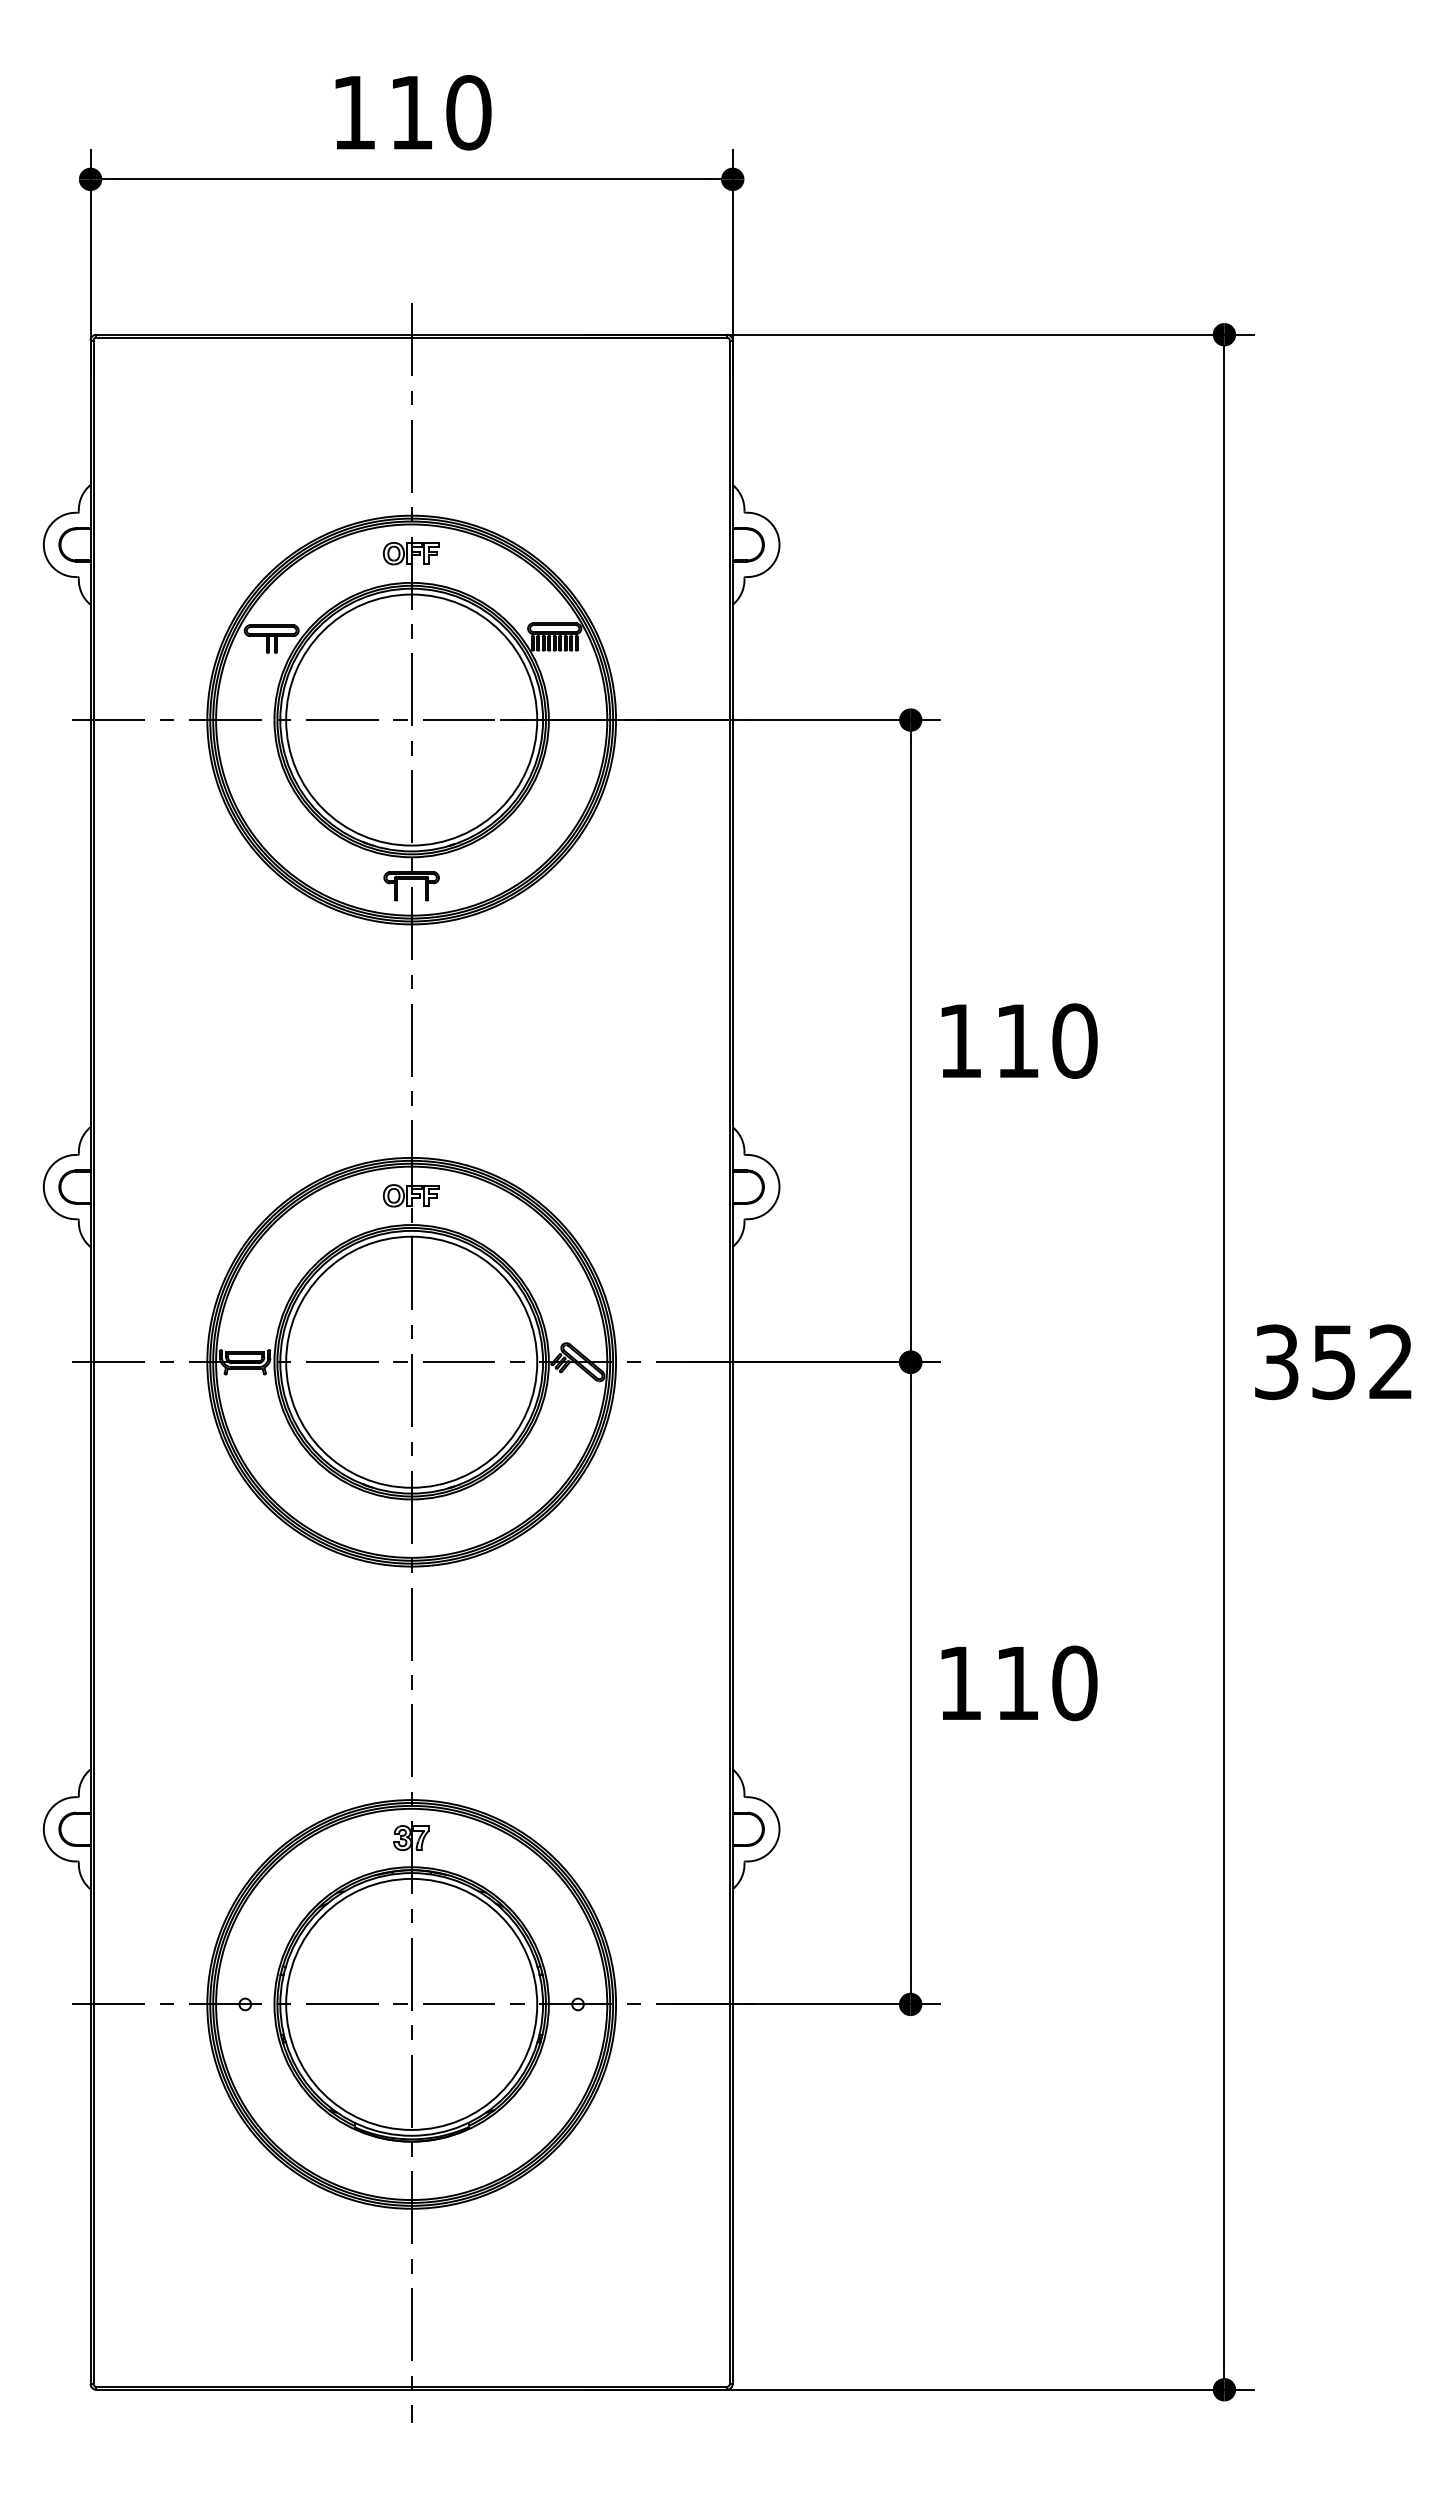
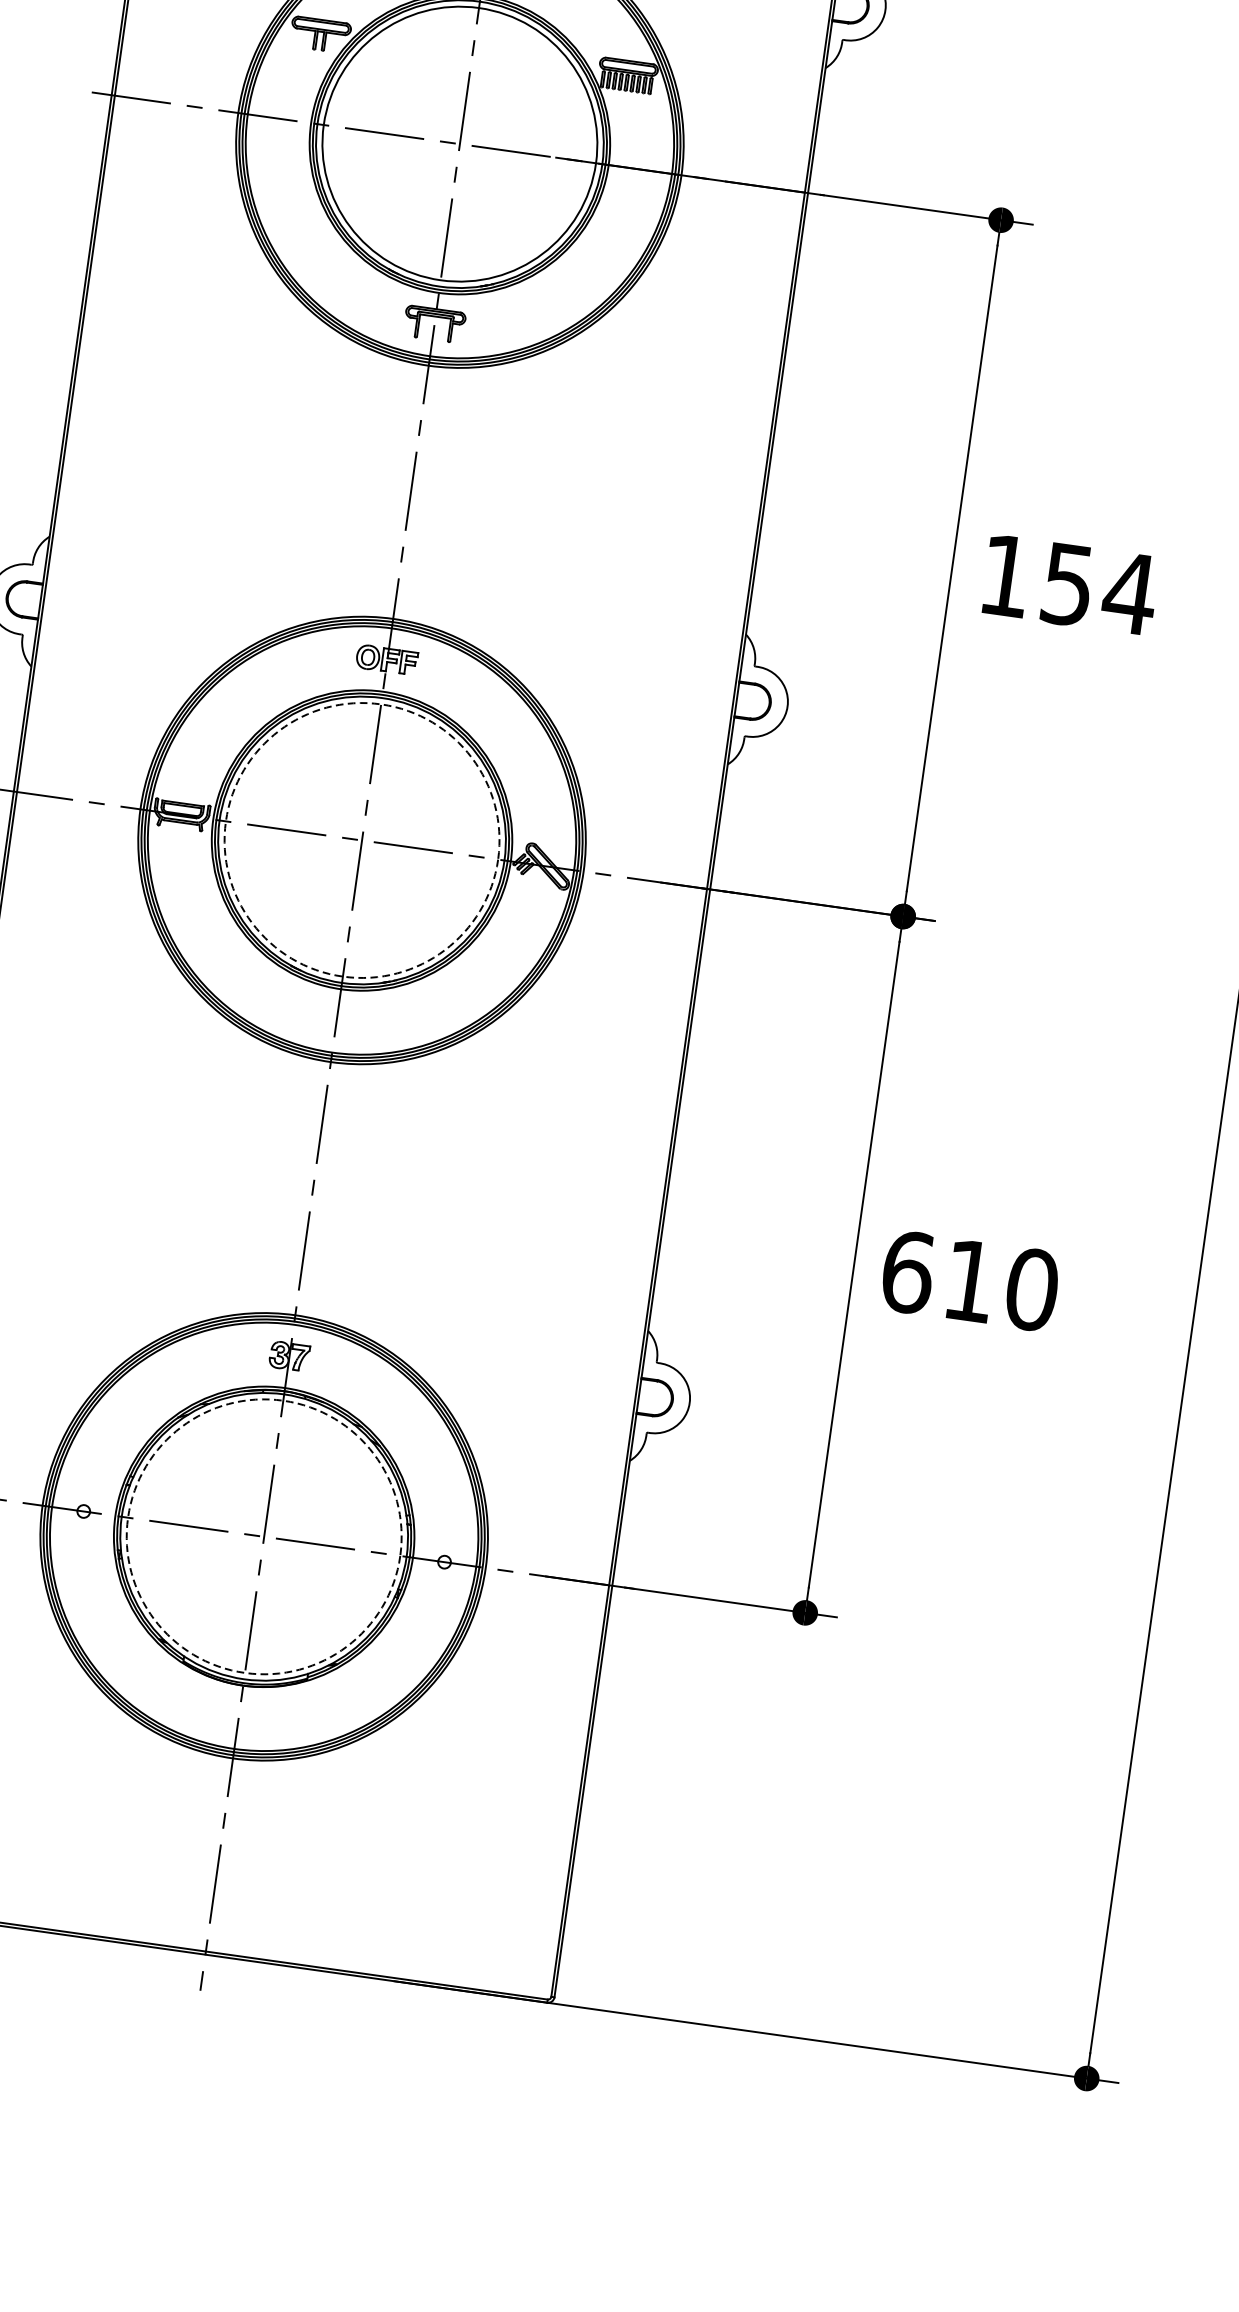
text: (1047, 1040) -> (1100, 588), 110 -> 154
circle: (411, 1361) -> (361, 839), solid -> dashed
text: (960, 1683) -> (908, 1272), 110 -> 610
circle: (411, 2003) -> (264, 1535), solid -> dashed

